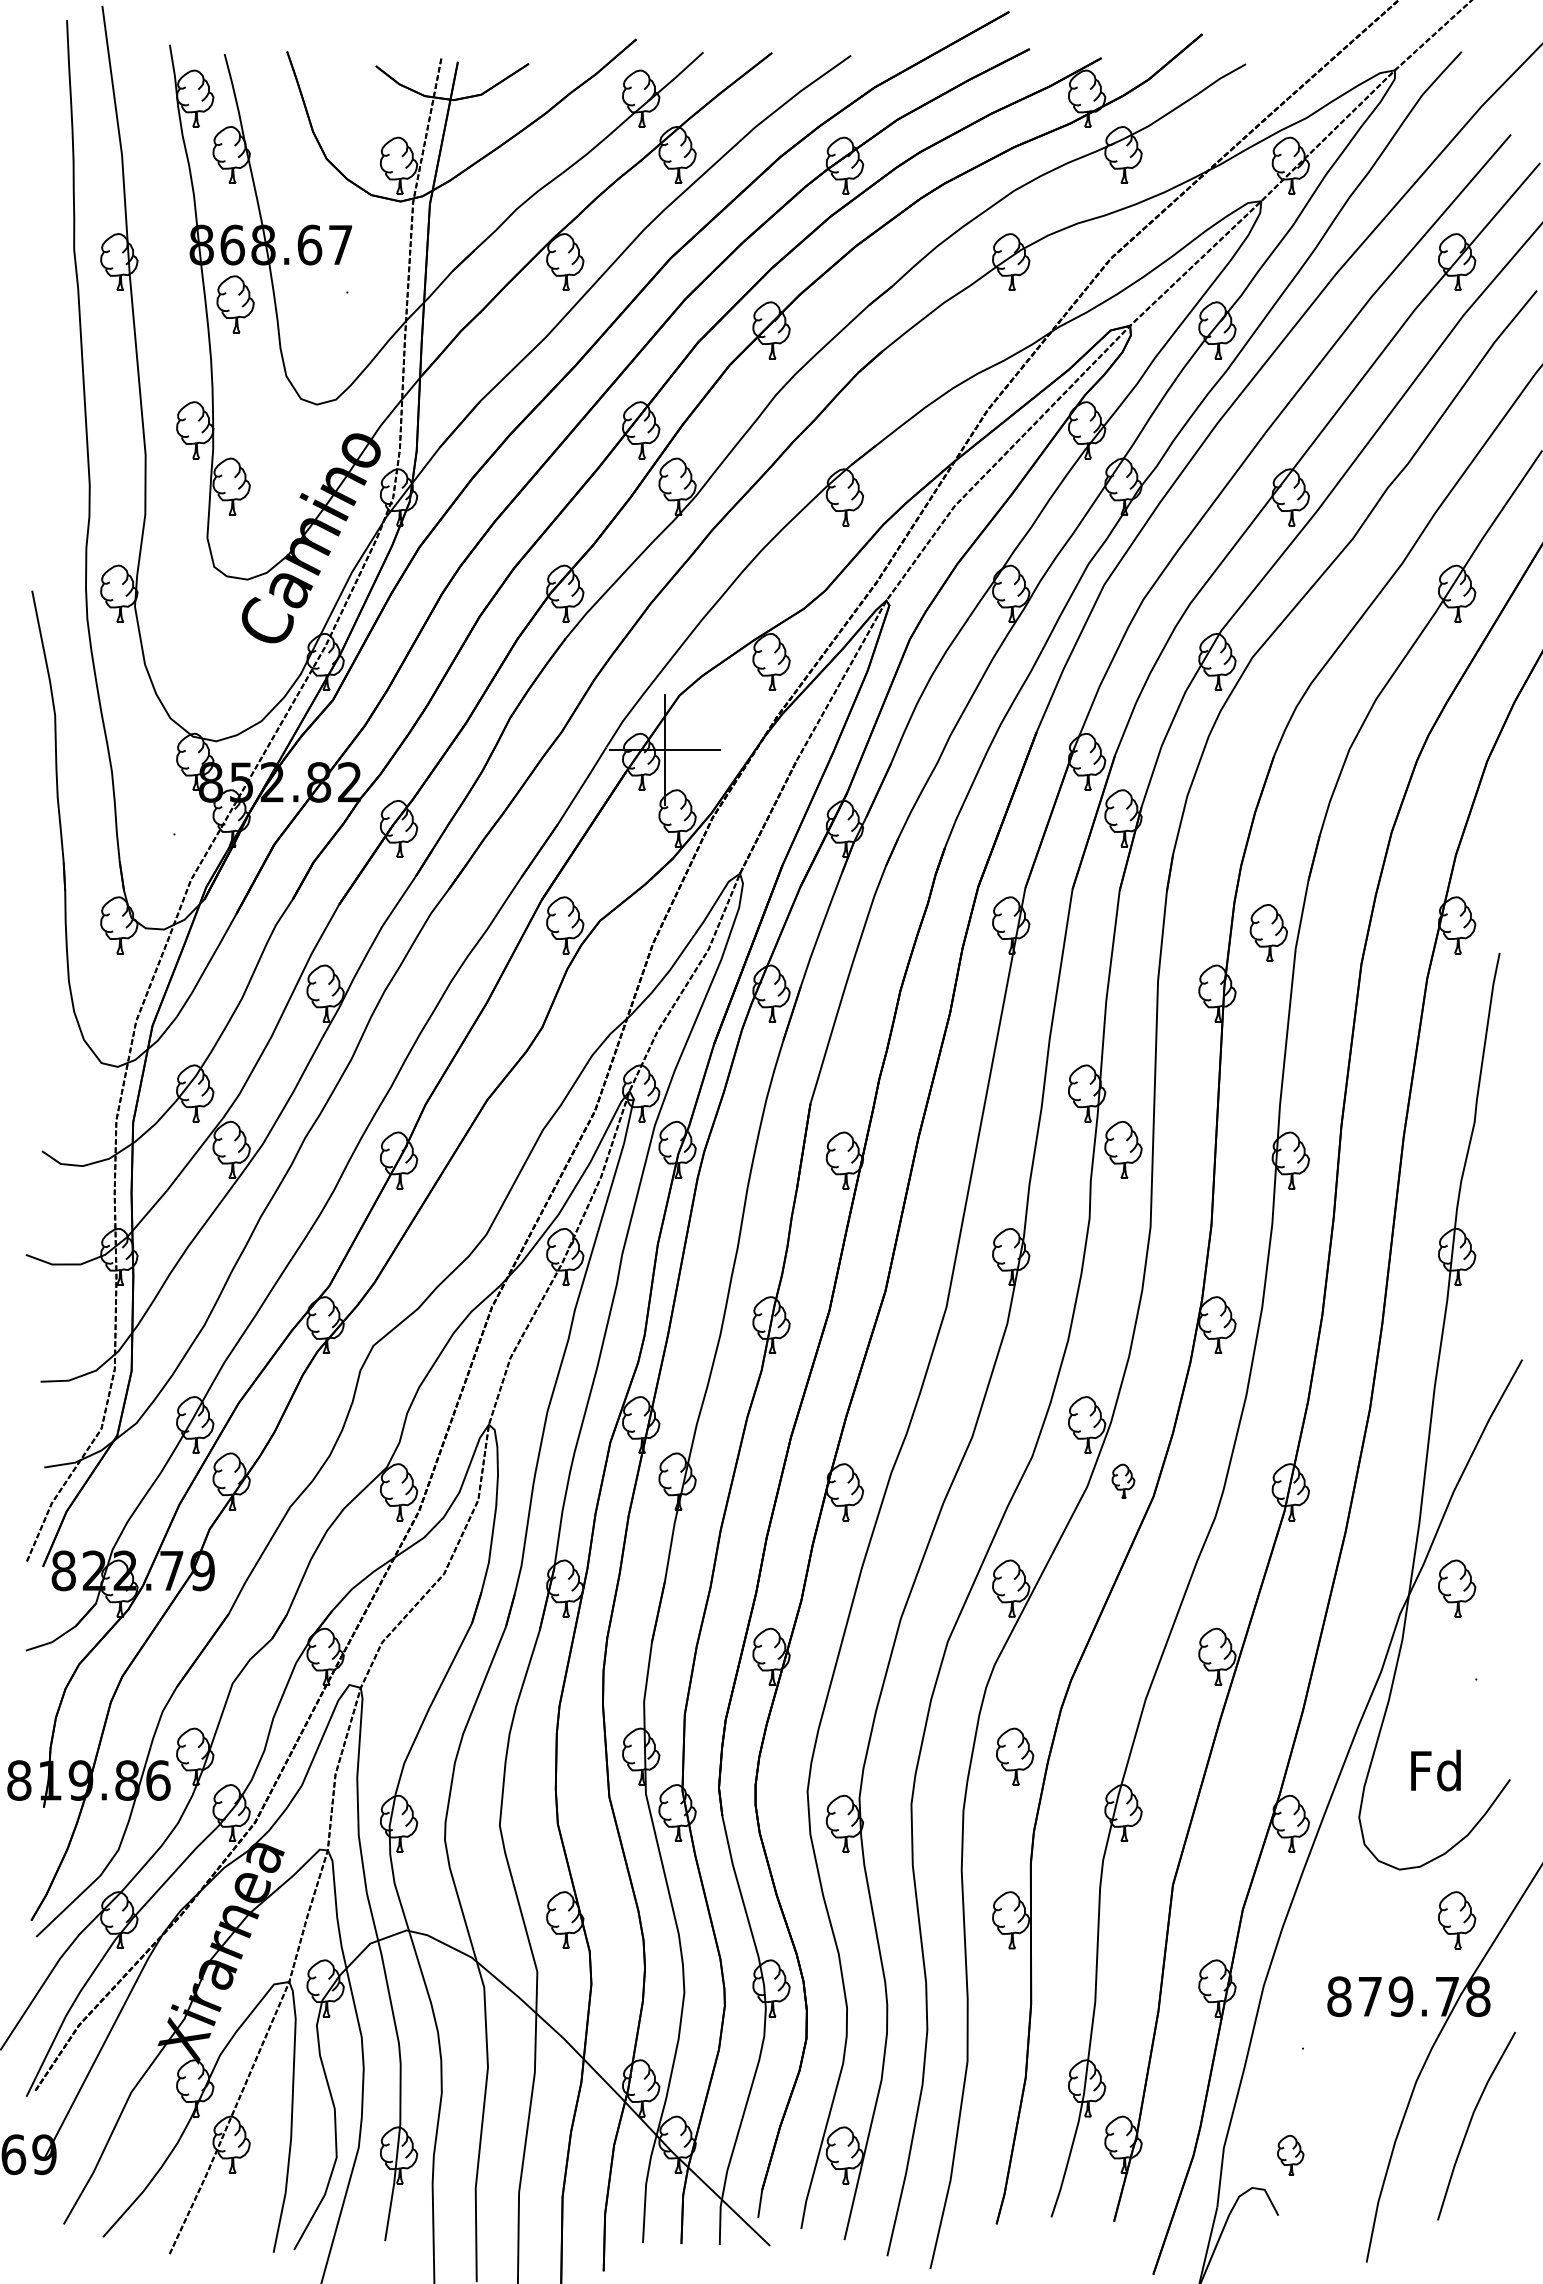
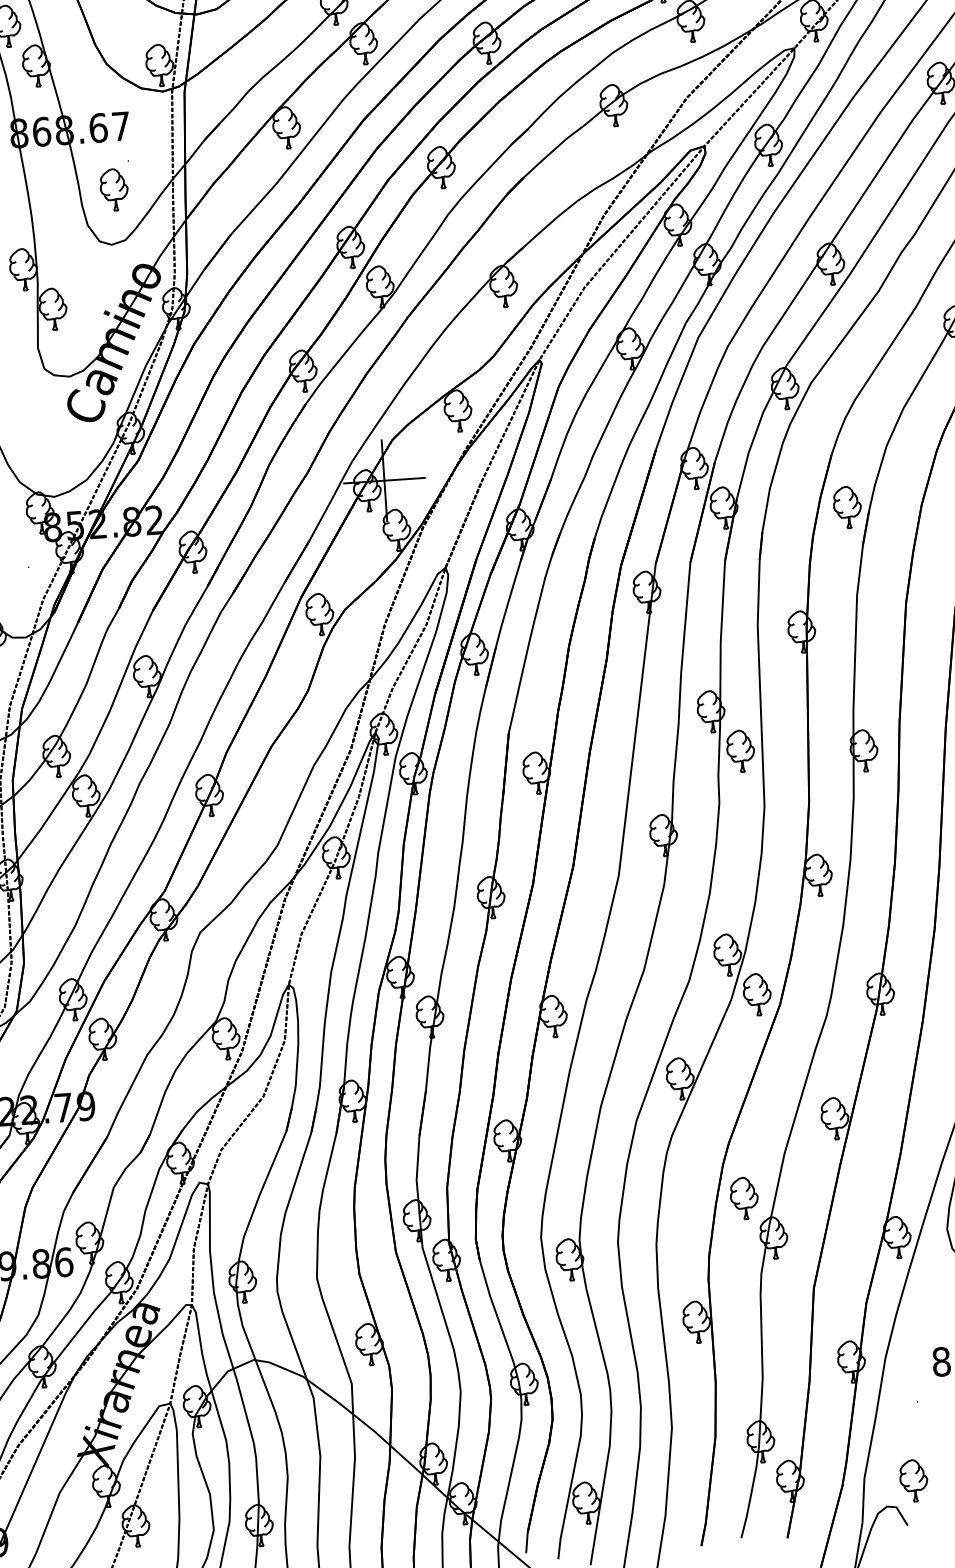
part: (235, 304) -> (114, 189), moved
part: (1268, 932) -> (847, 507), moved
part: (1123, 1481) -> (757, 994), size x1.67
part: (1015, 1756) -> (744, 1198), moved
part: (1290, 2155) -> (913, 1480), size x1.43

